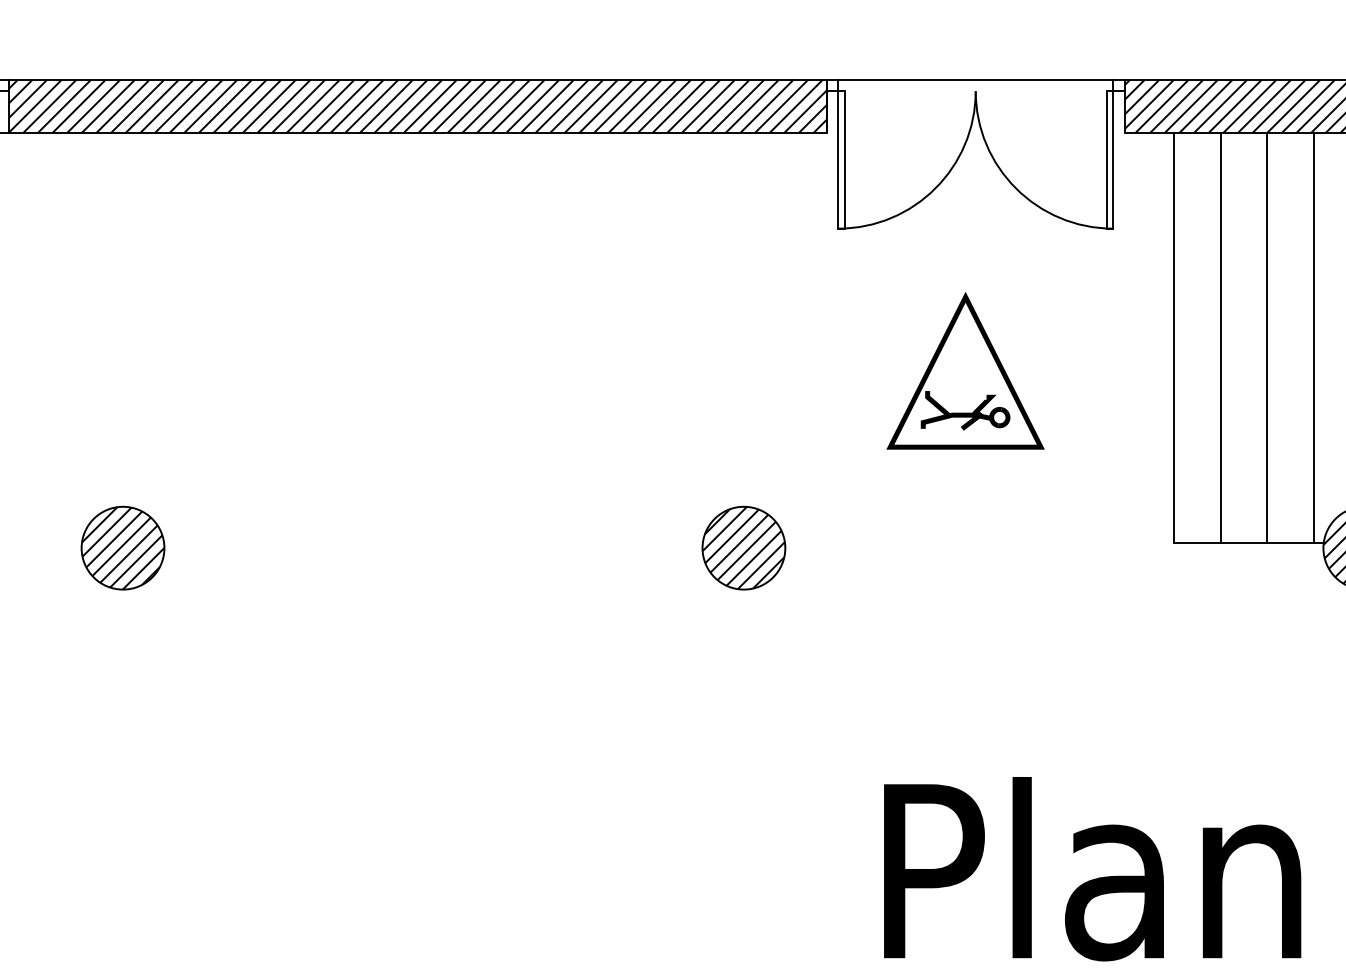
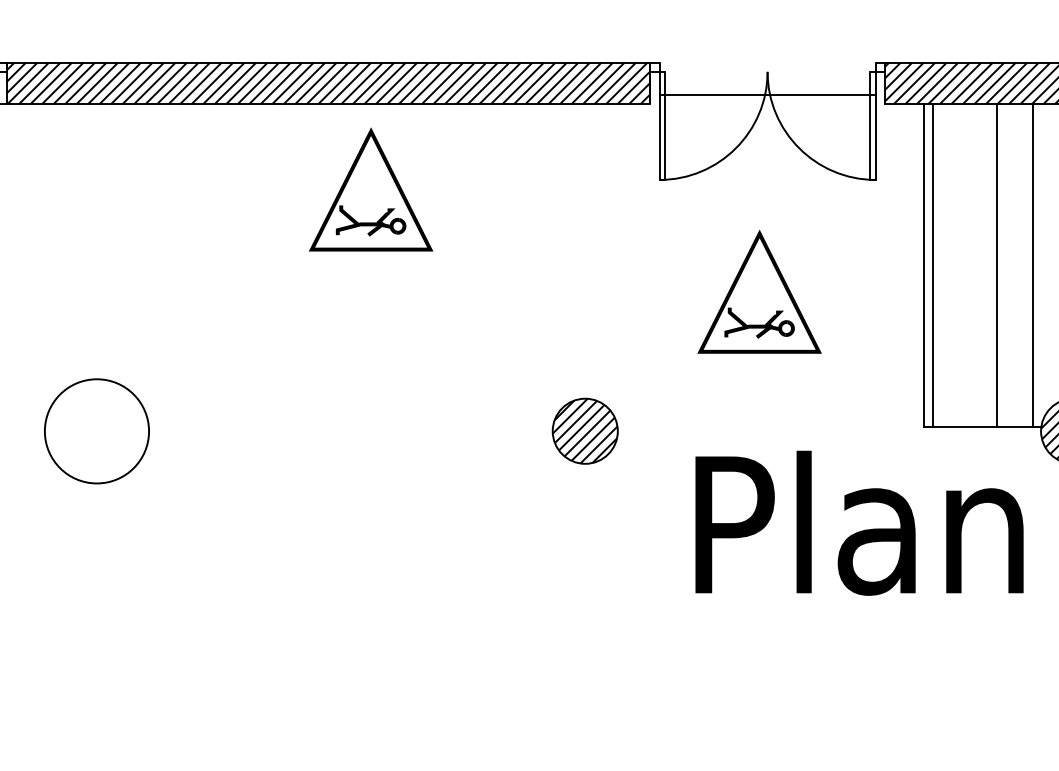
line: (975, 79) -> (767, 94), moved
part: (471, 240) -> (371, 189), added
line: (1220, 337) -> (932, 265), moved
part: (122, 547) -> (96, 430), size x1.6
text: (1092, 869) -> (859, 523), moved

